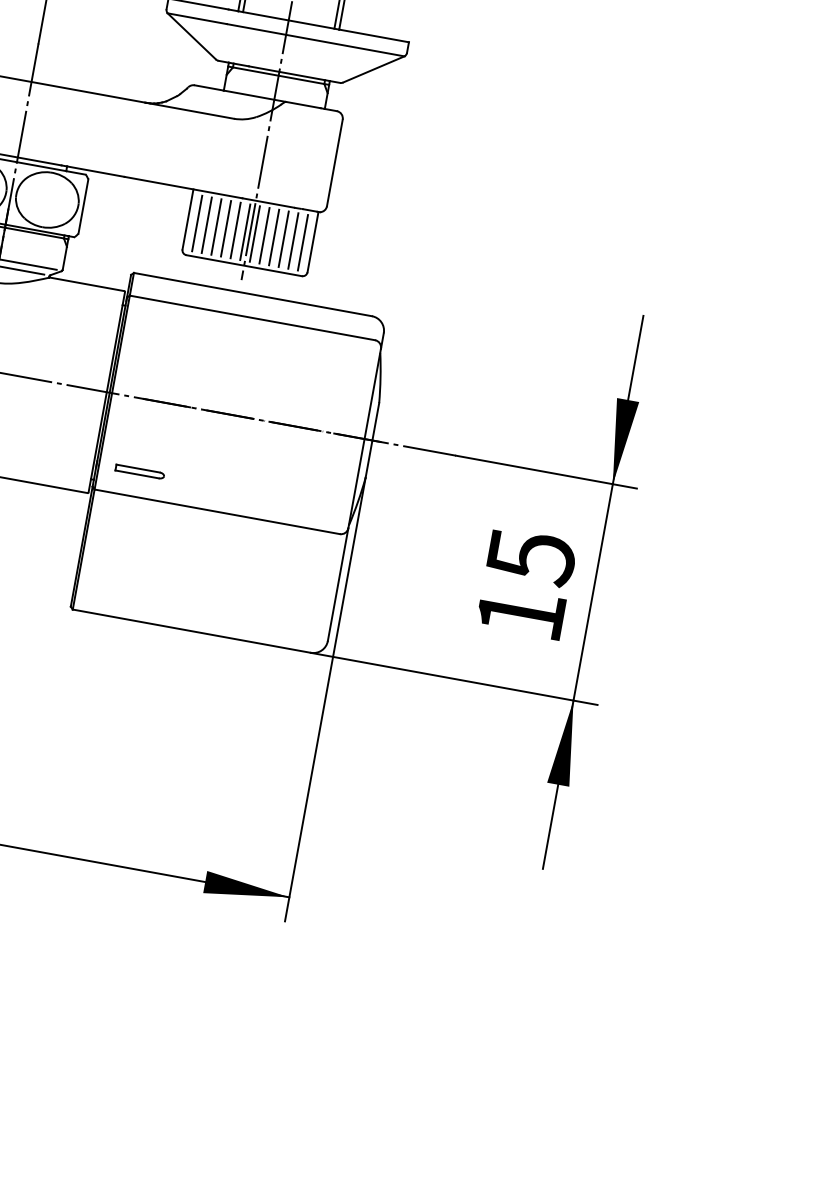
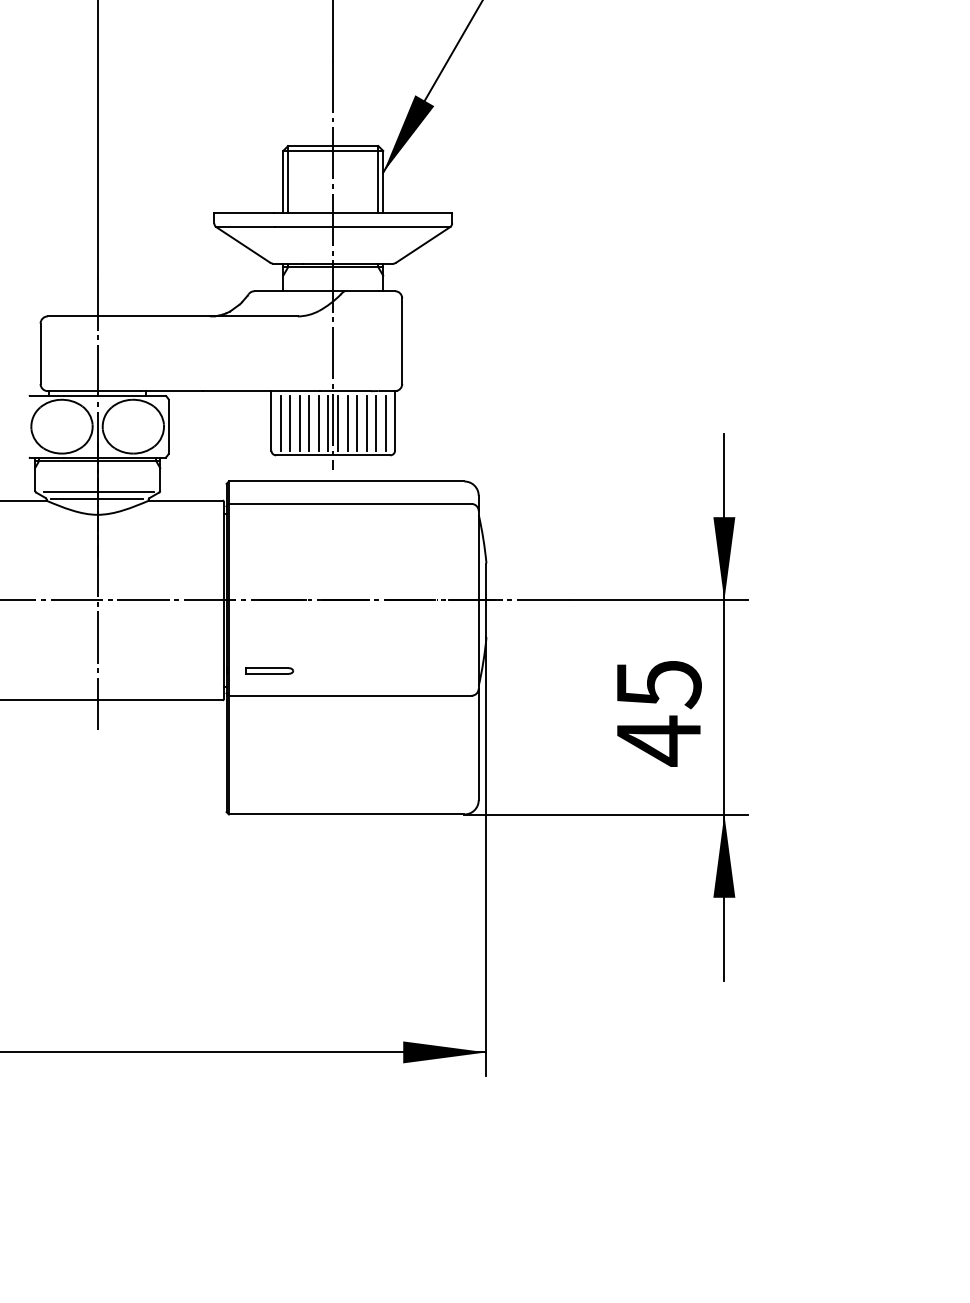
text: (520, 613) -> (658, 740), 15 -> 45

